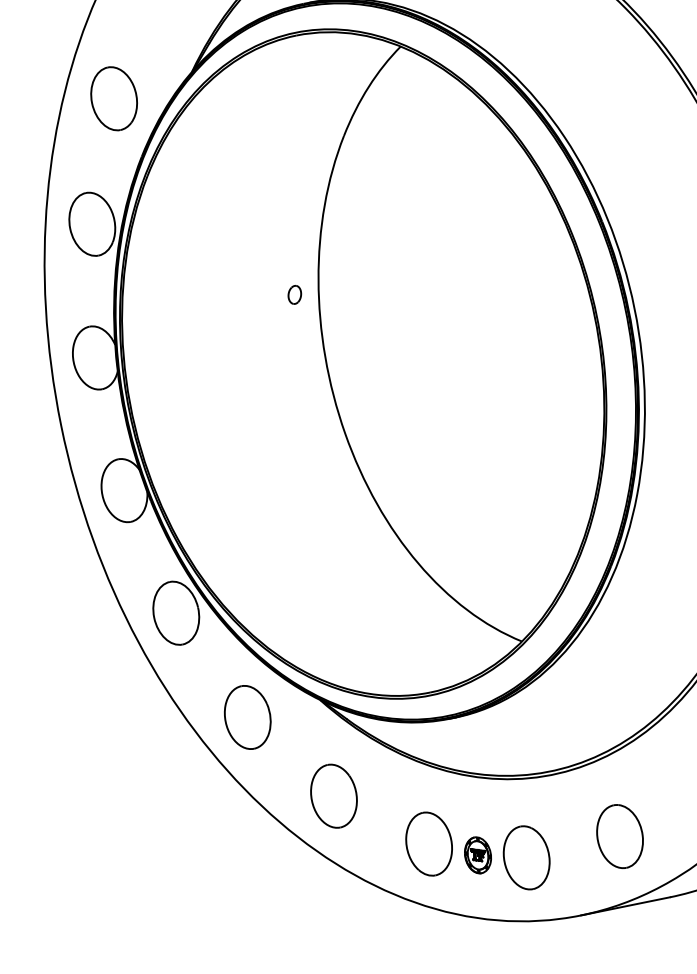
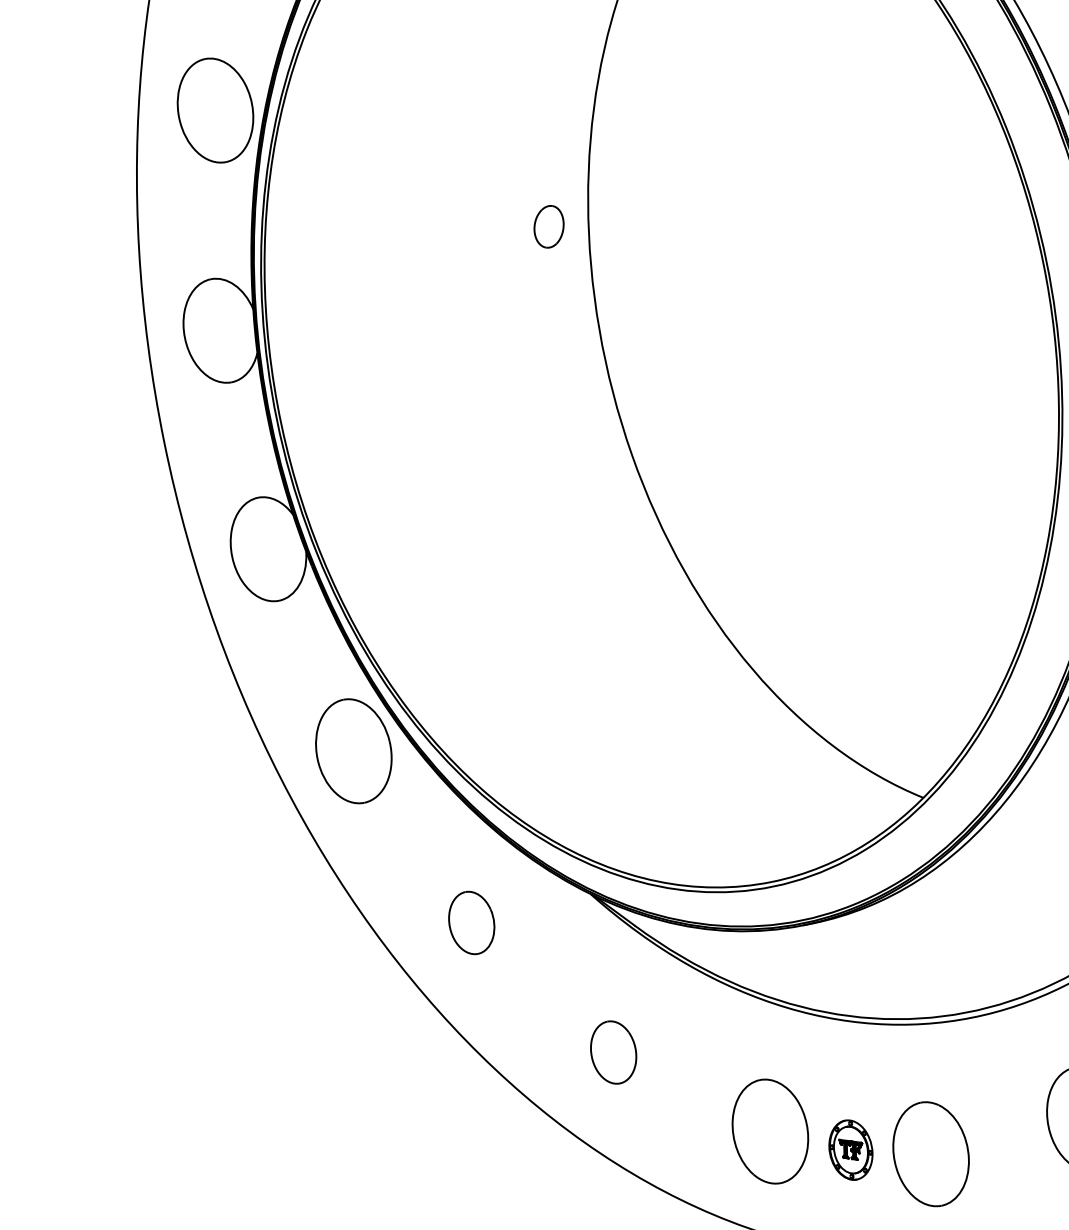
part: (294, 294) -> (548, 226), size x1.4
part: (247, 717) -> (471, 923), size x0.6
part: (333, 795) -> (612, 1051), size x0.6

